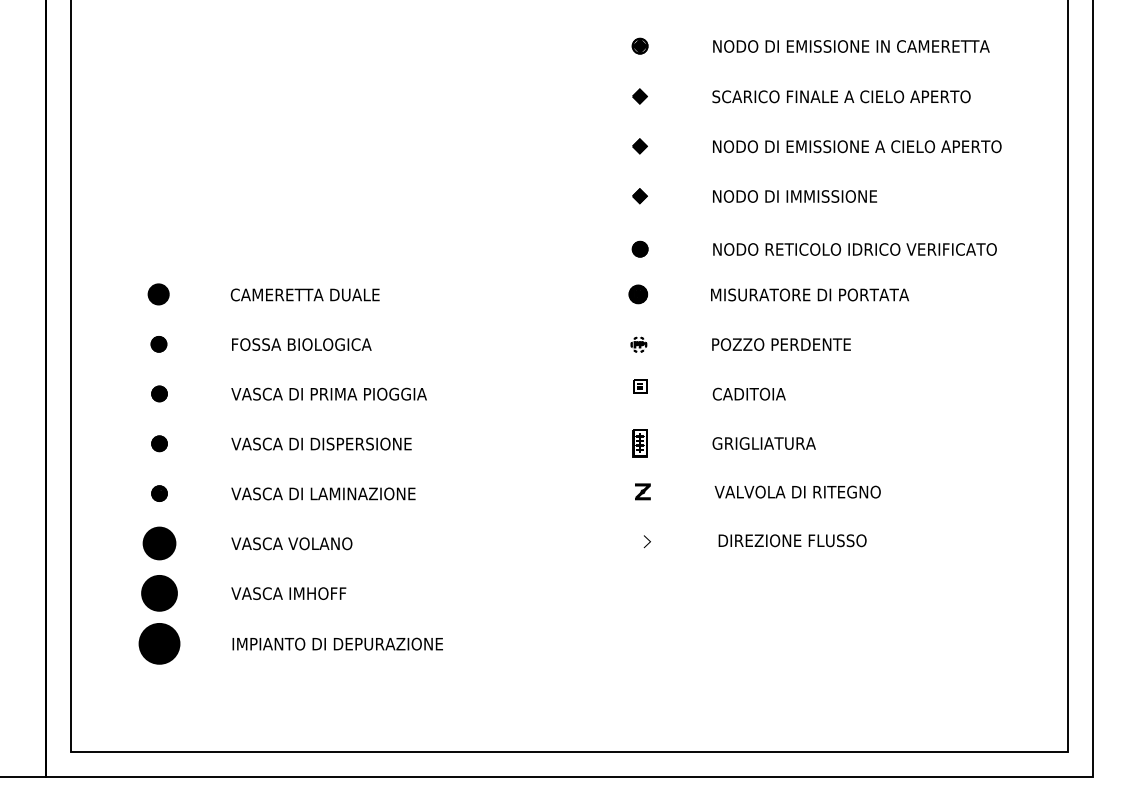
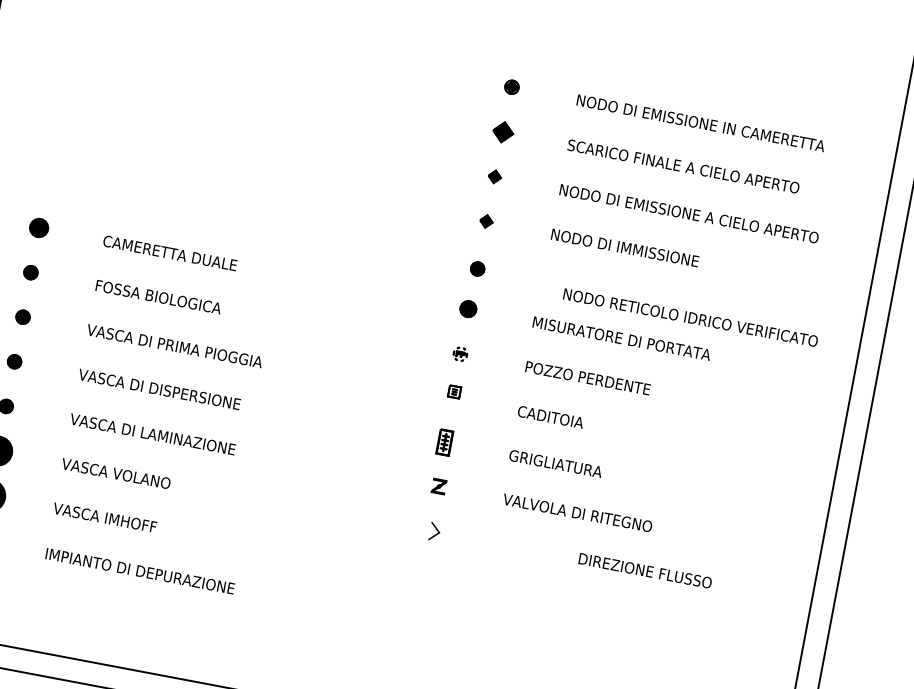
part: (639, 96) -> (502, 132), size x1.6
text: (854, 249) -> (690, 317), moved
text: (792, 540) -> (645, 570), moved
part: (646, 541) -> (433, 531), size x1.6

